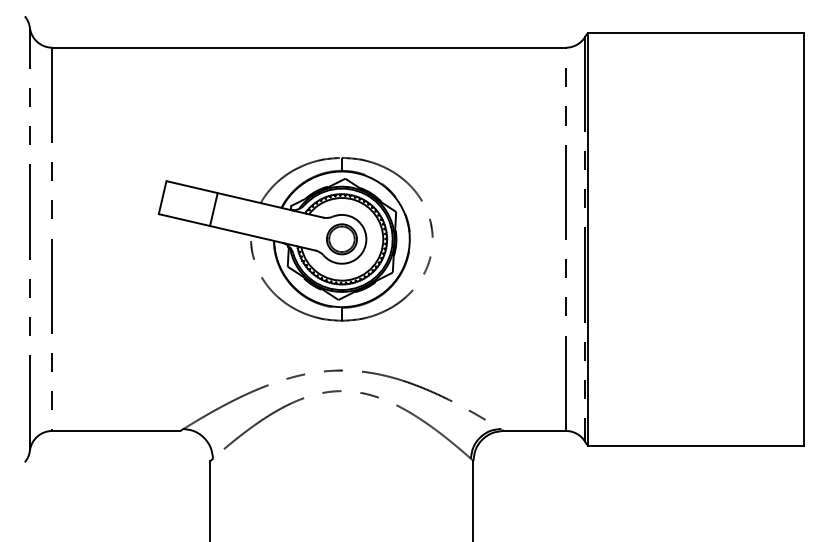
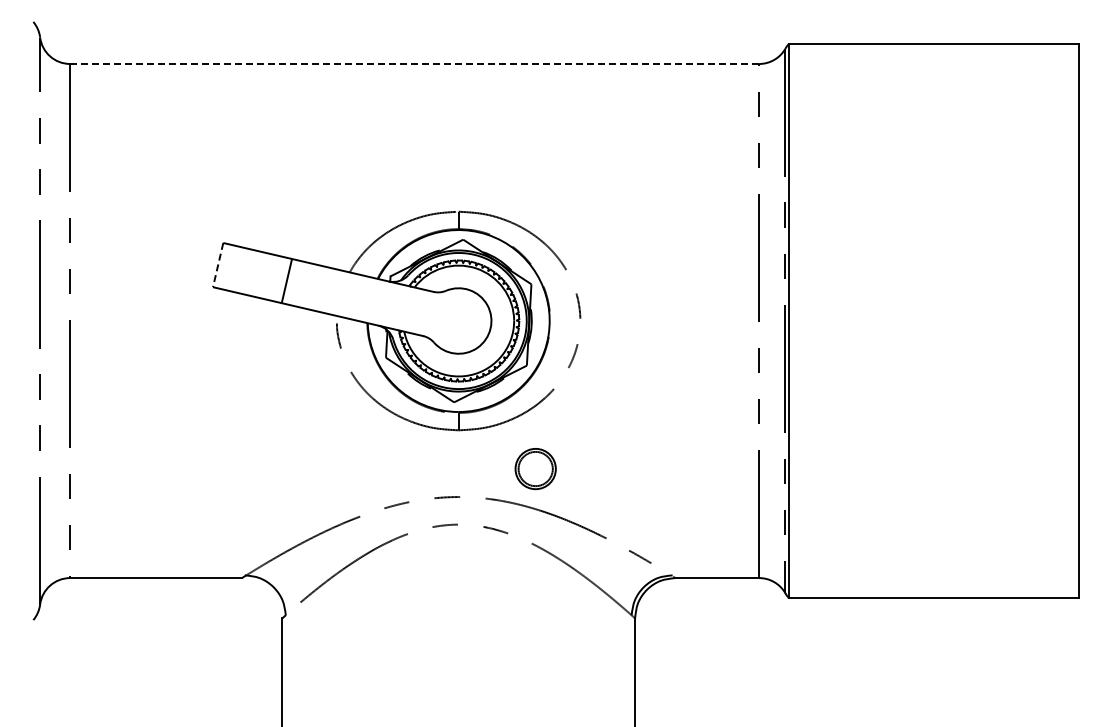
line: (309, 47) -> (414, 63), solid -> dashed
line: (162, 197) -> (218, 265), solid -> dashed
part: (341, 239) -> (535, 469), moved

